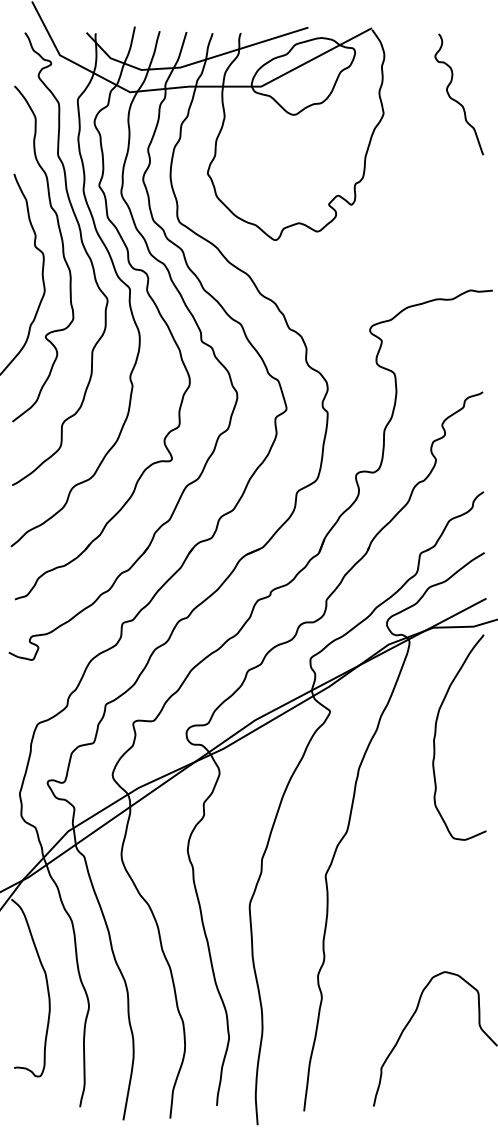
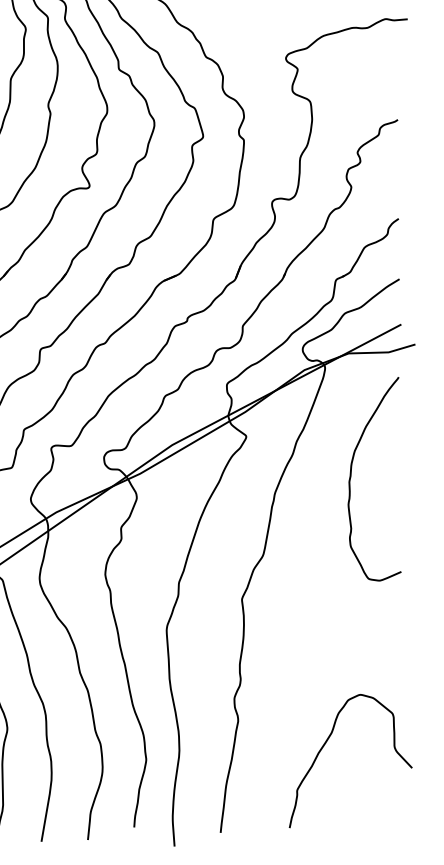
curve: (436, 734) -> (351, 476), moved

